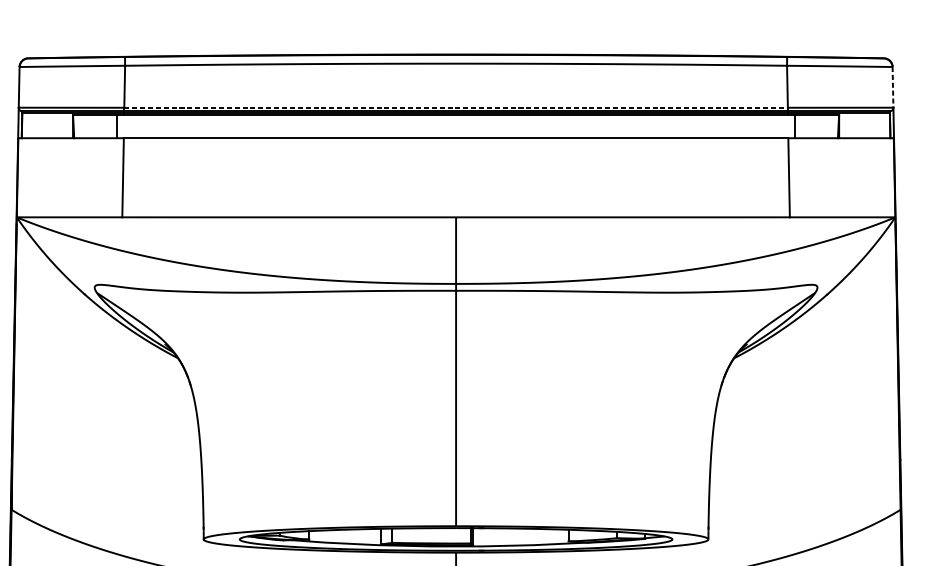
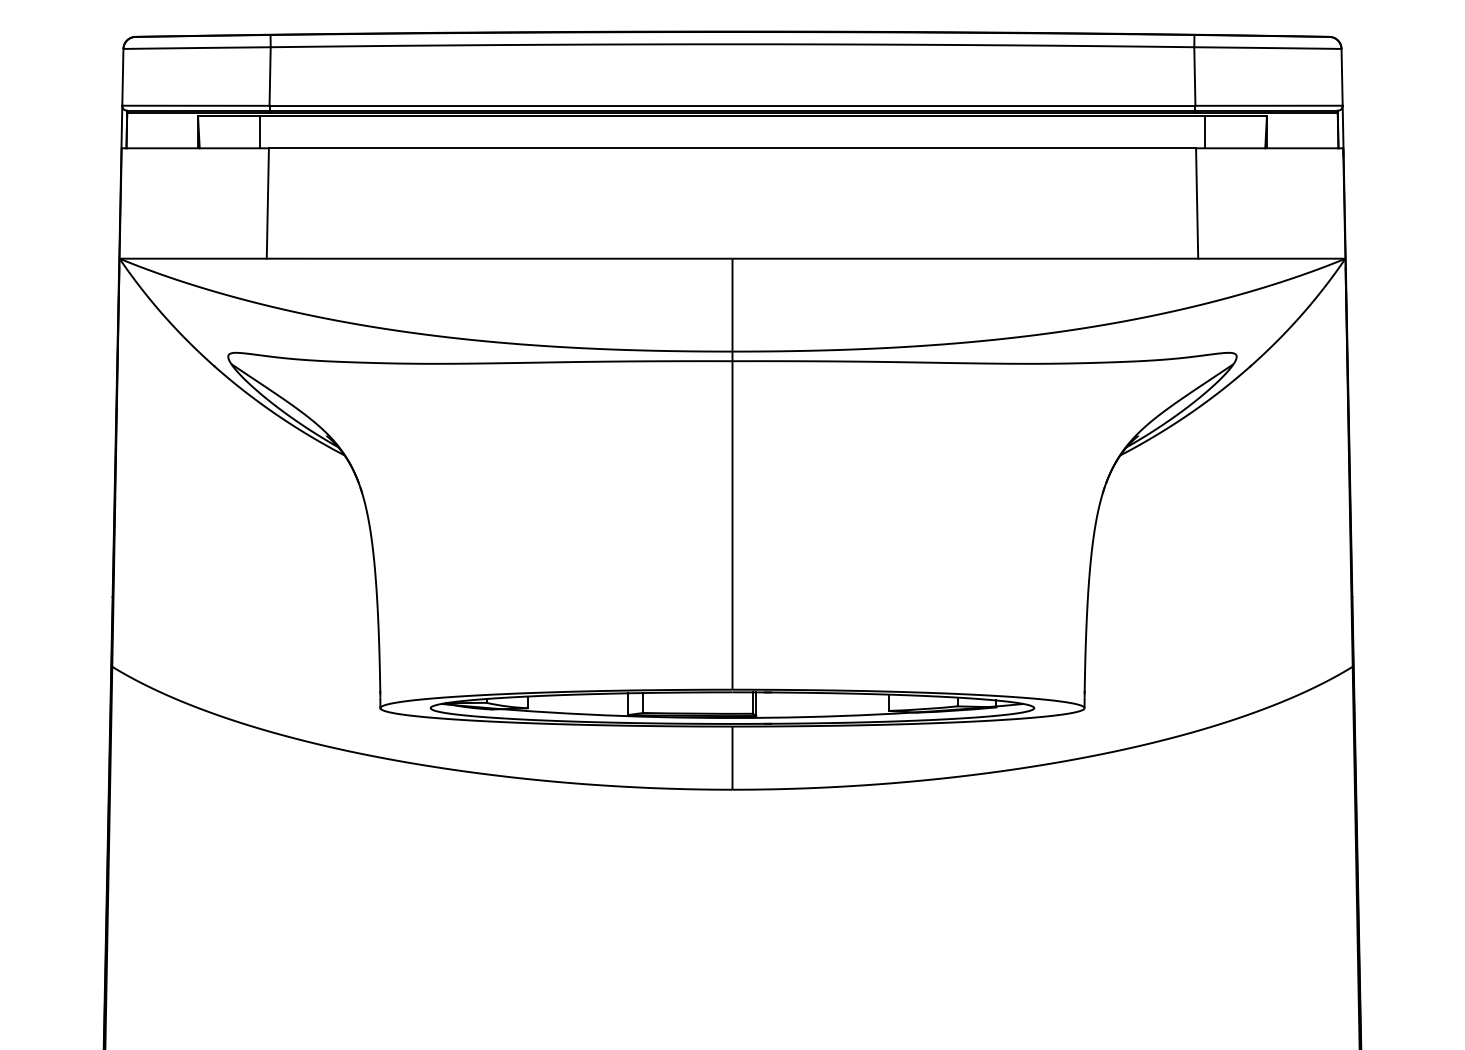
line: (893, 87) -> (1342, 77), dashed -> solid
line: (456, 107) -> (732, 105), dashed -> solid

